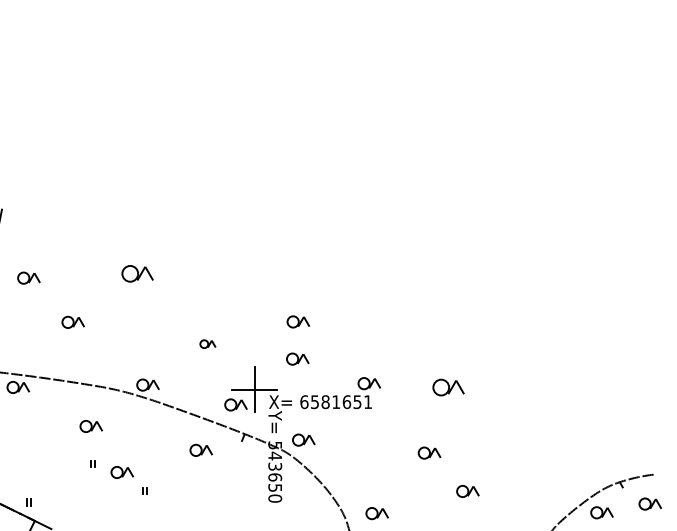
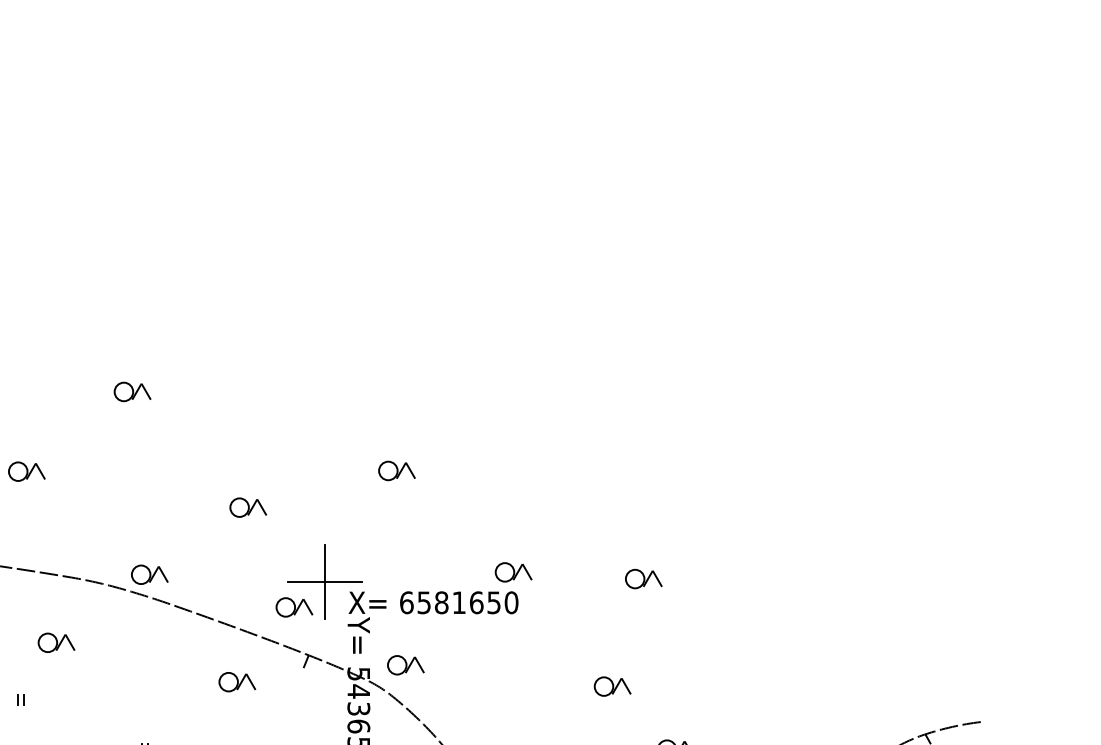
part: (137, 273) -> (132, 391), size x0.71
part: (207, 343) -> (247, 506), size x1.43
part: (297, 358) -> (395, 531), removed
part: (448, 387) -> (643, 578), size x0.71
text: (368, 402) -> (512, 603), 6581651 -> 6581650
part: (92, 463) -> (20, 698), moved
part: (121, 472) -> (106, 718), removed

